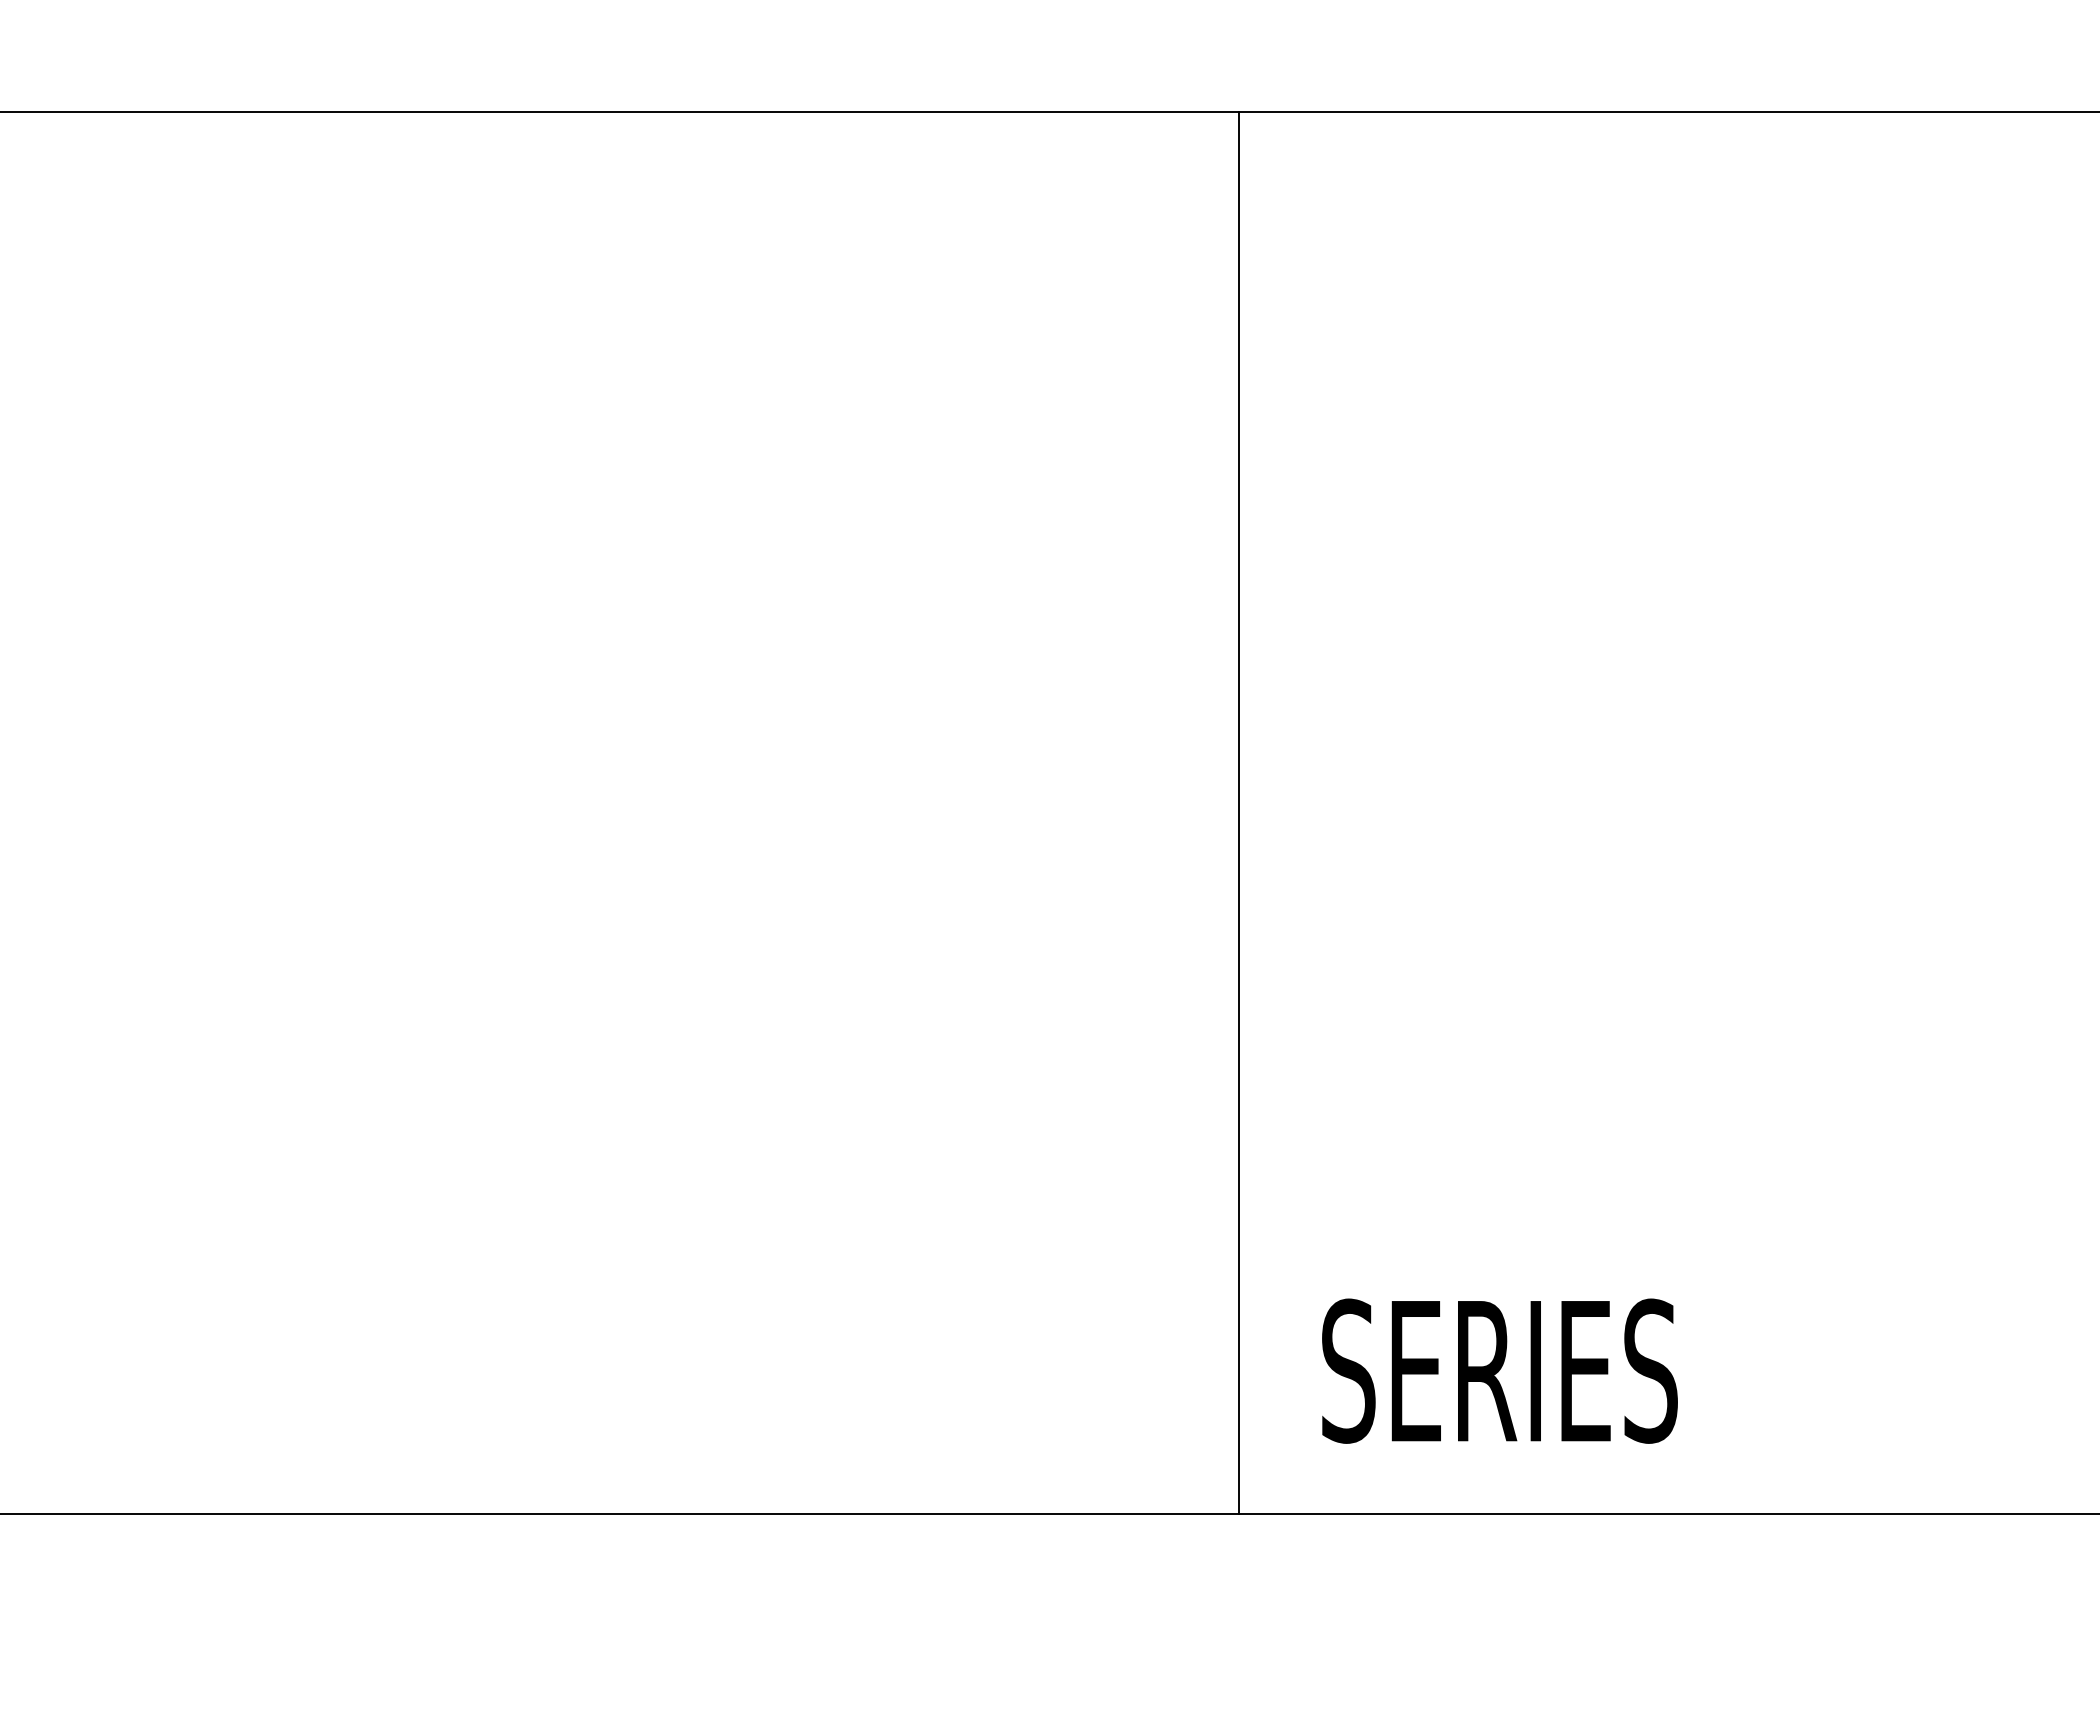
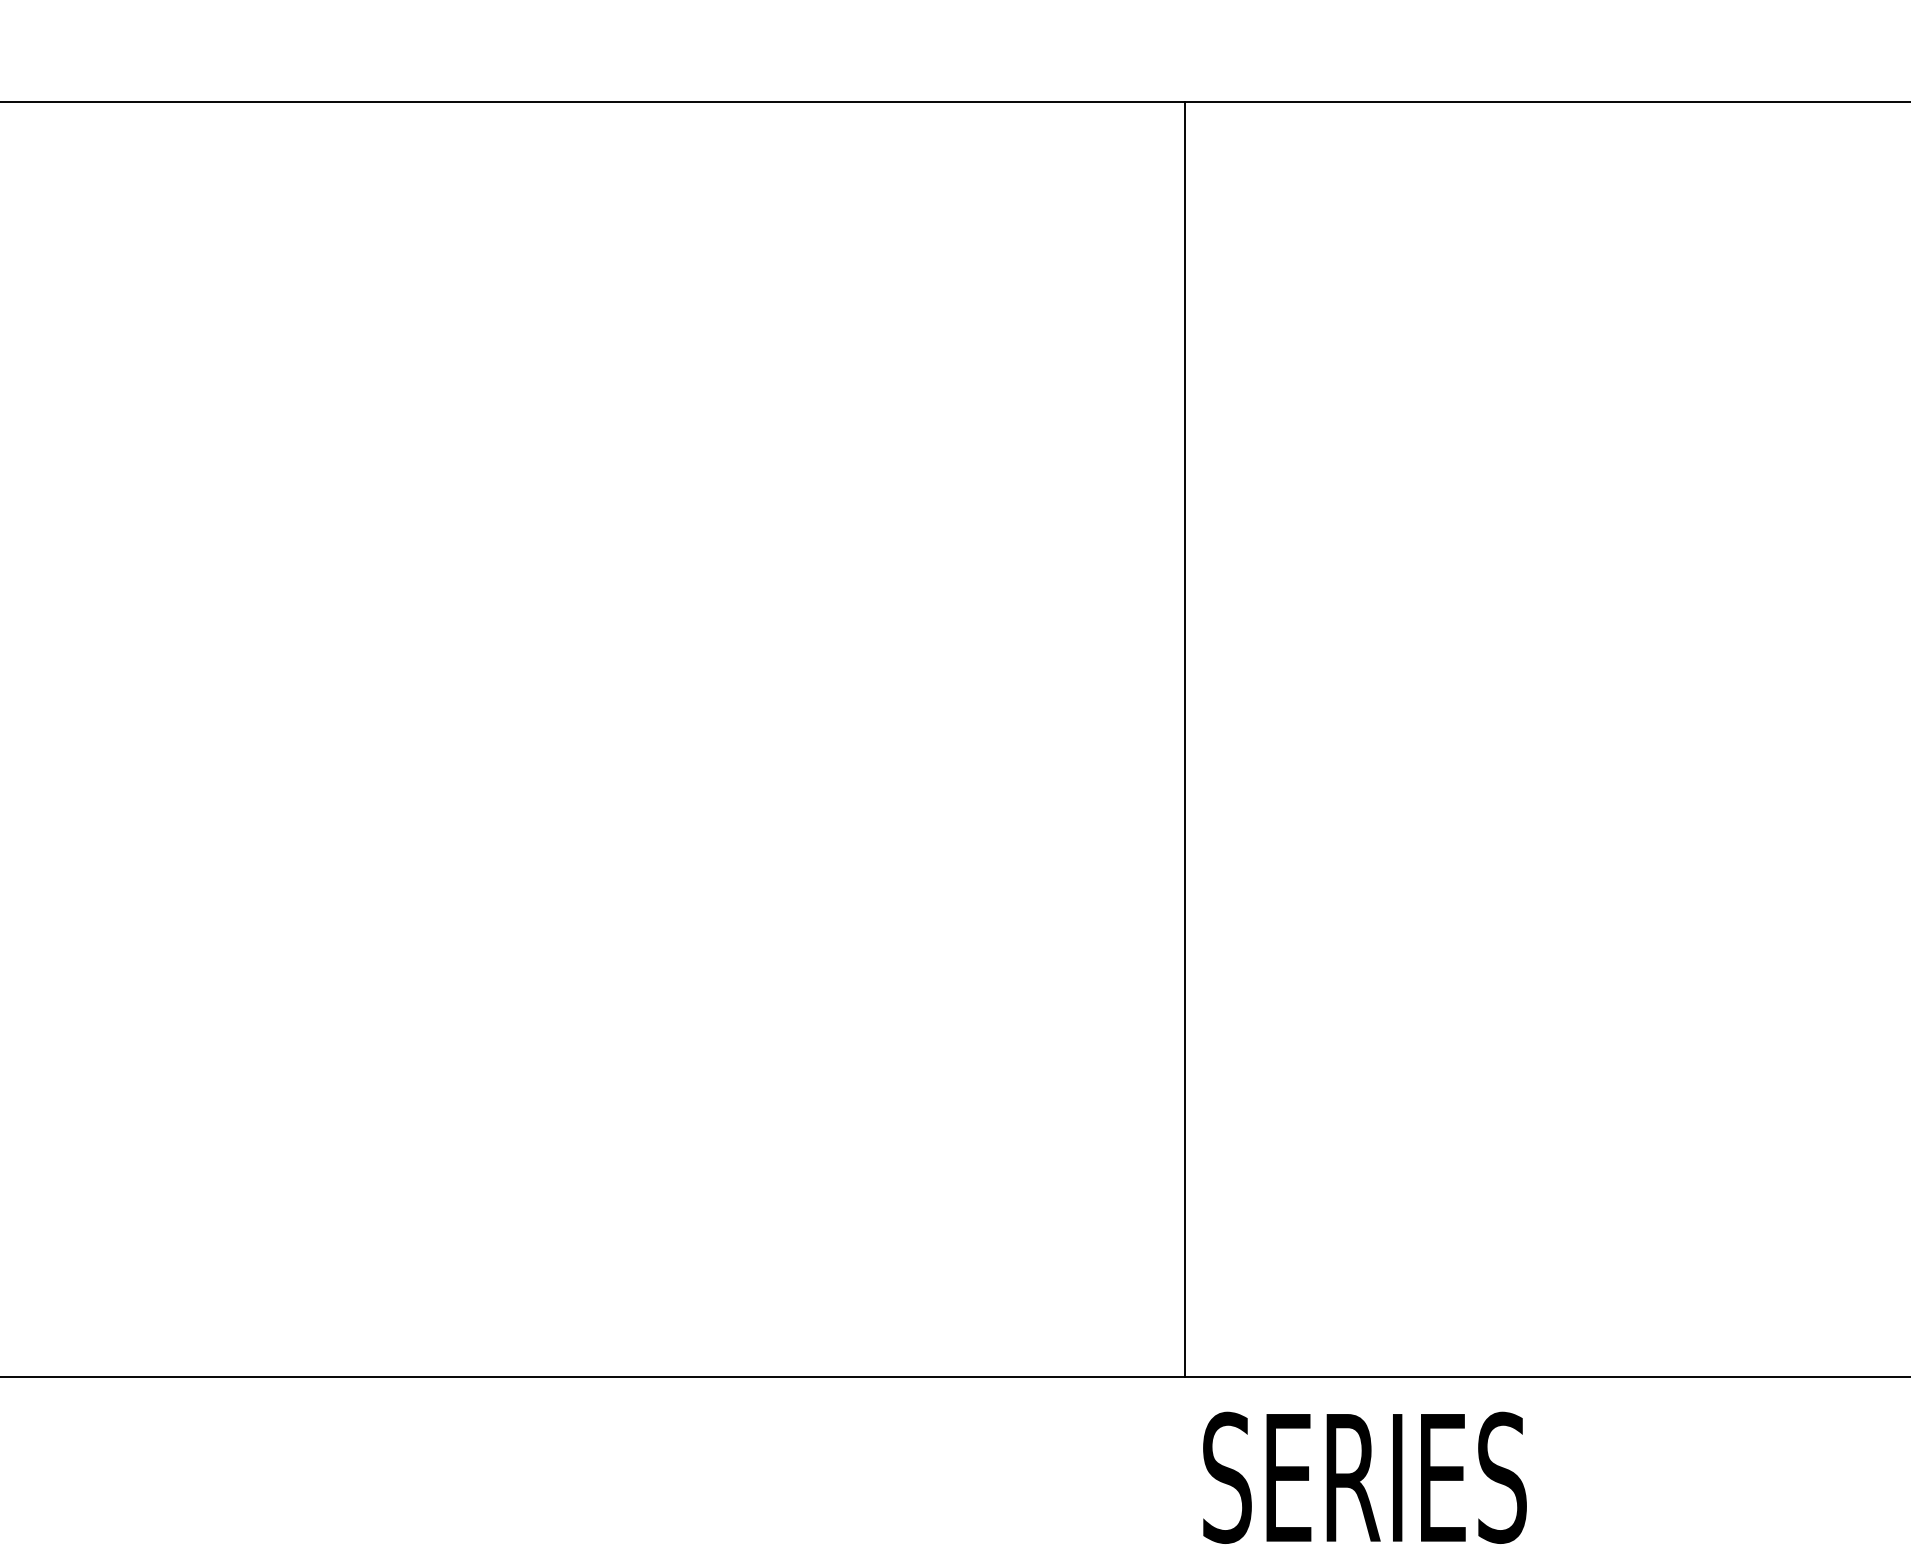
line: (1239, 812) -> (1185, 739), moved
text: (1499, 1370) -> (1364, 1477), moved

